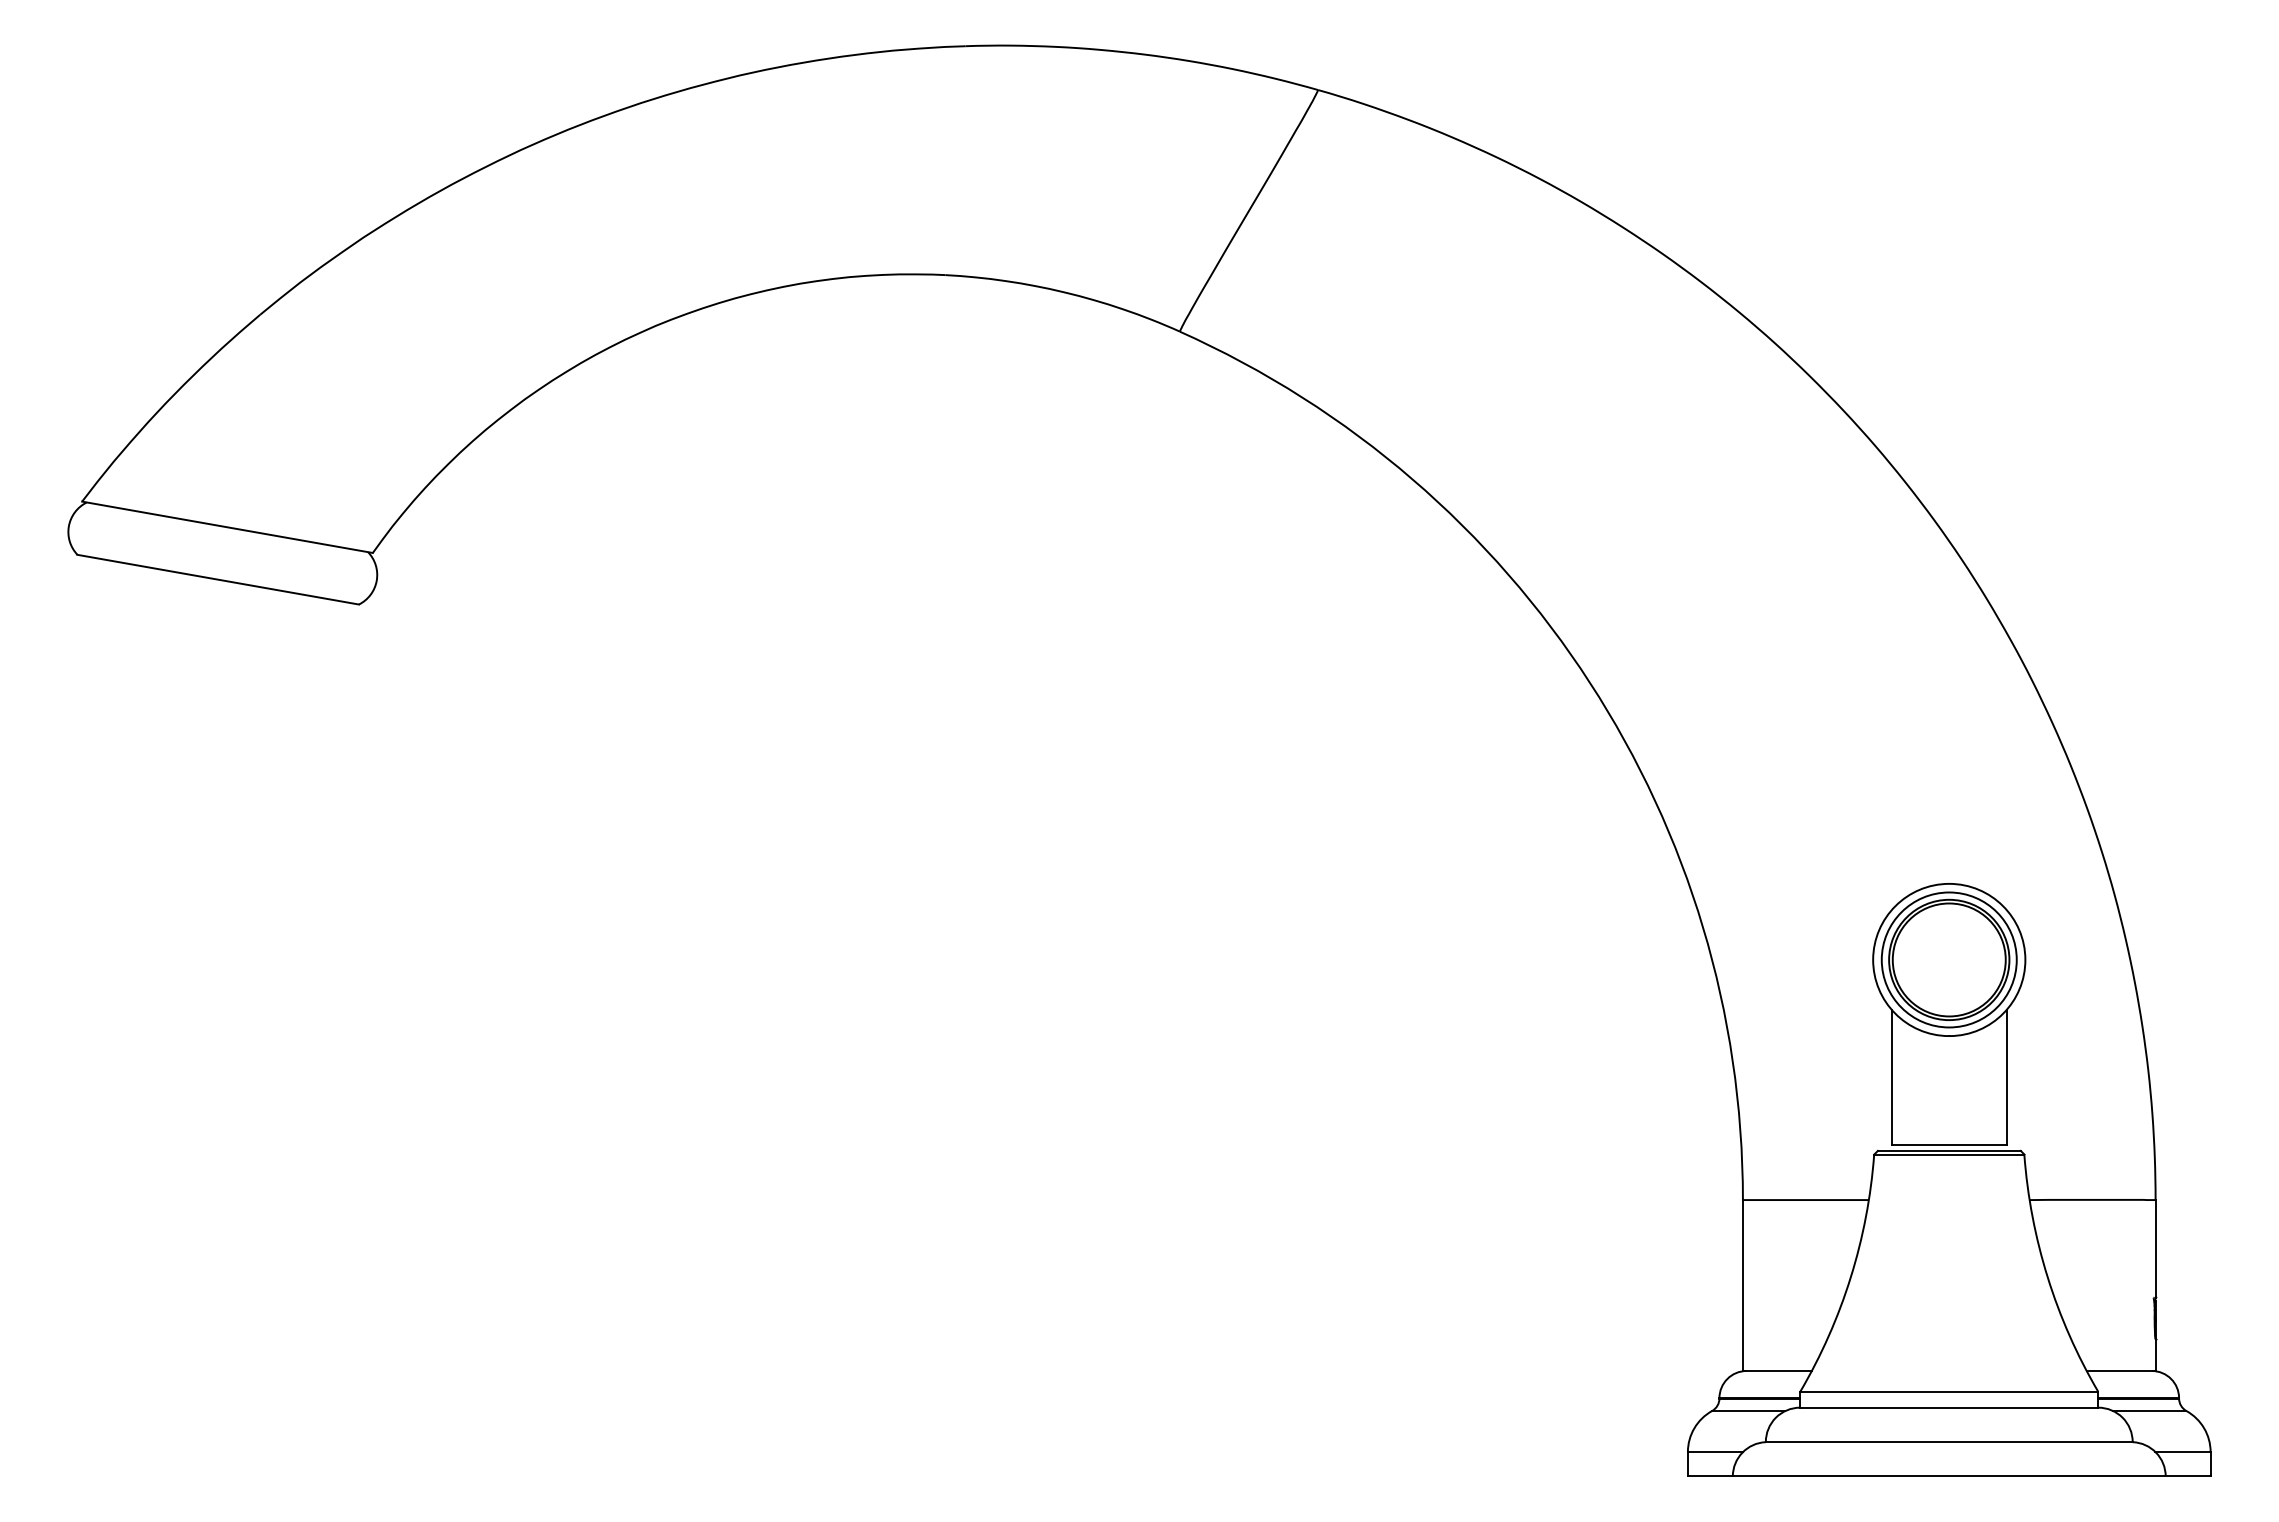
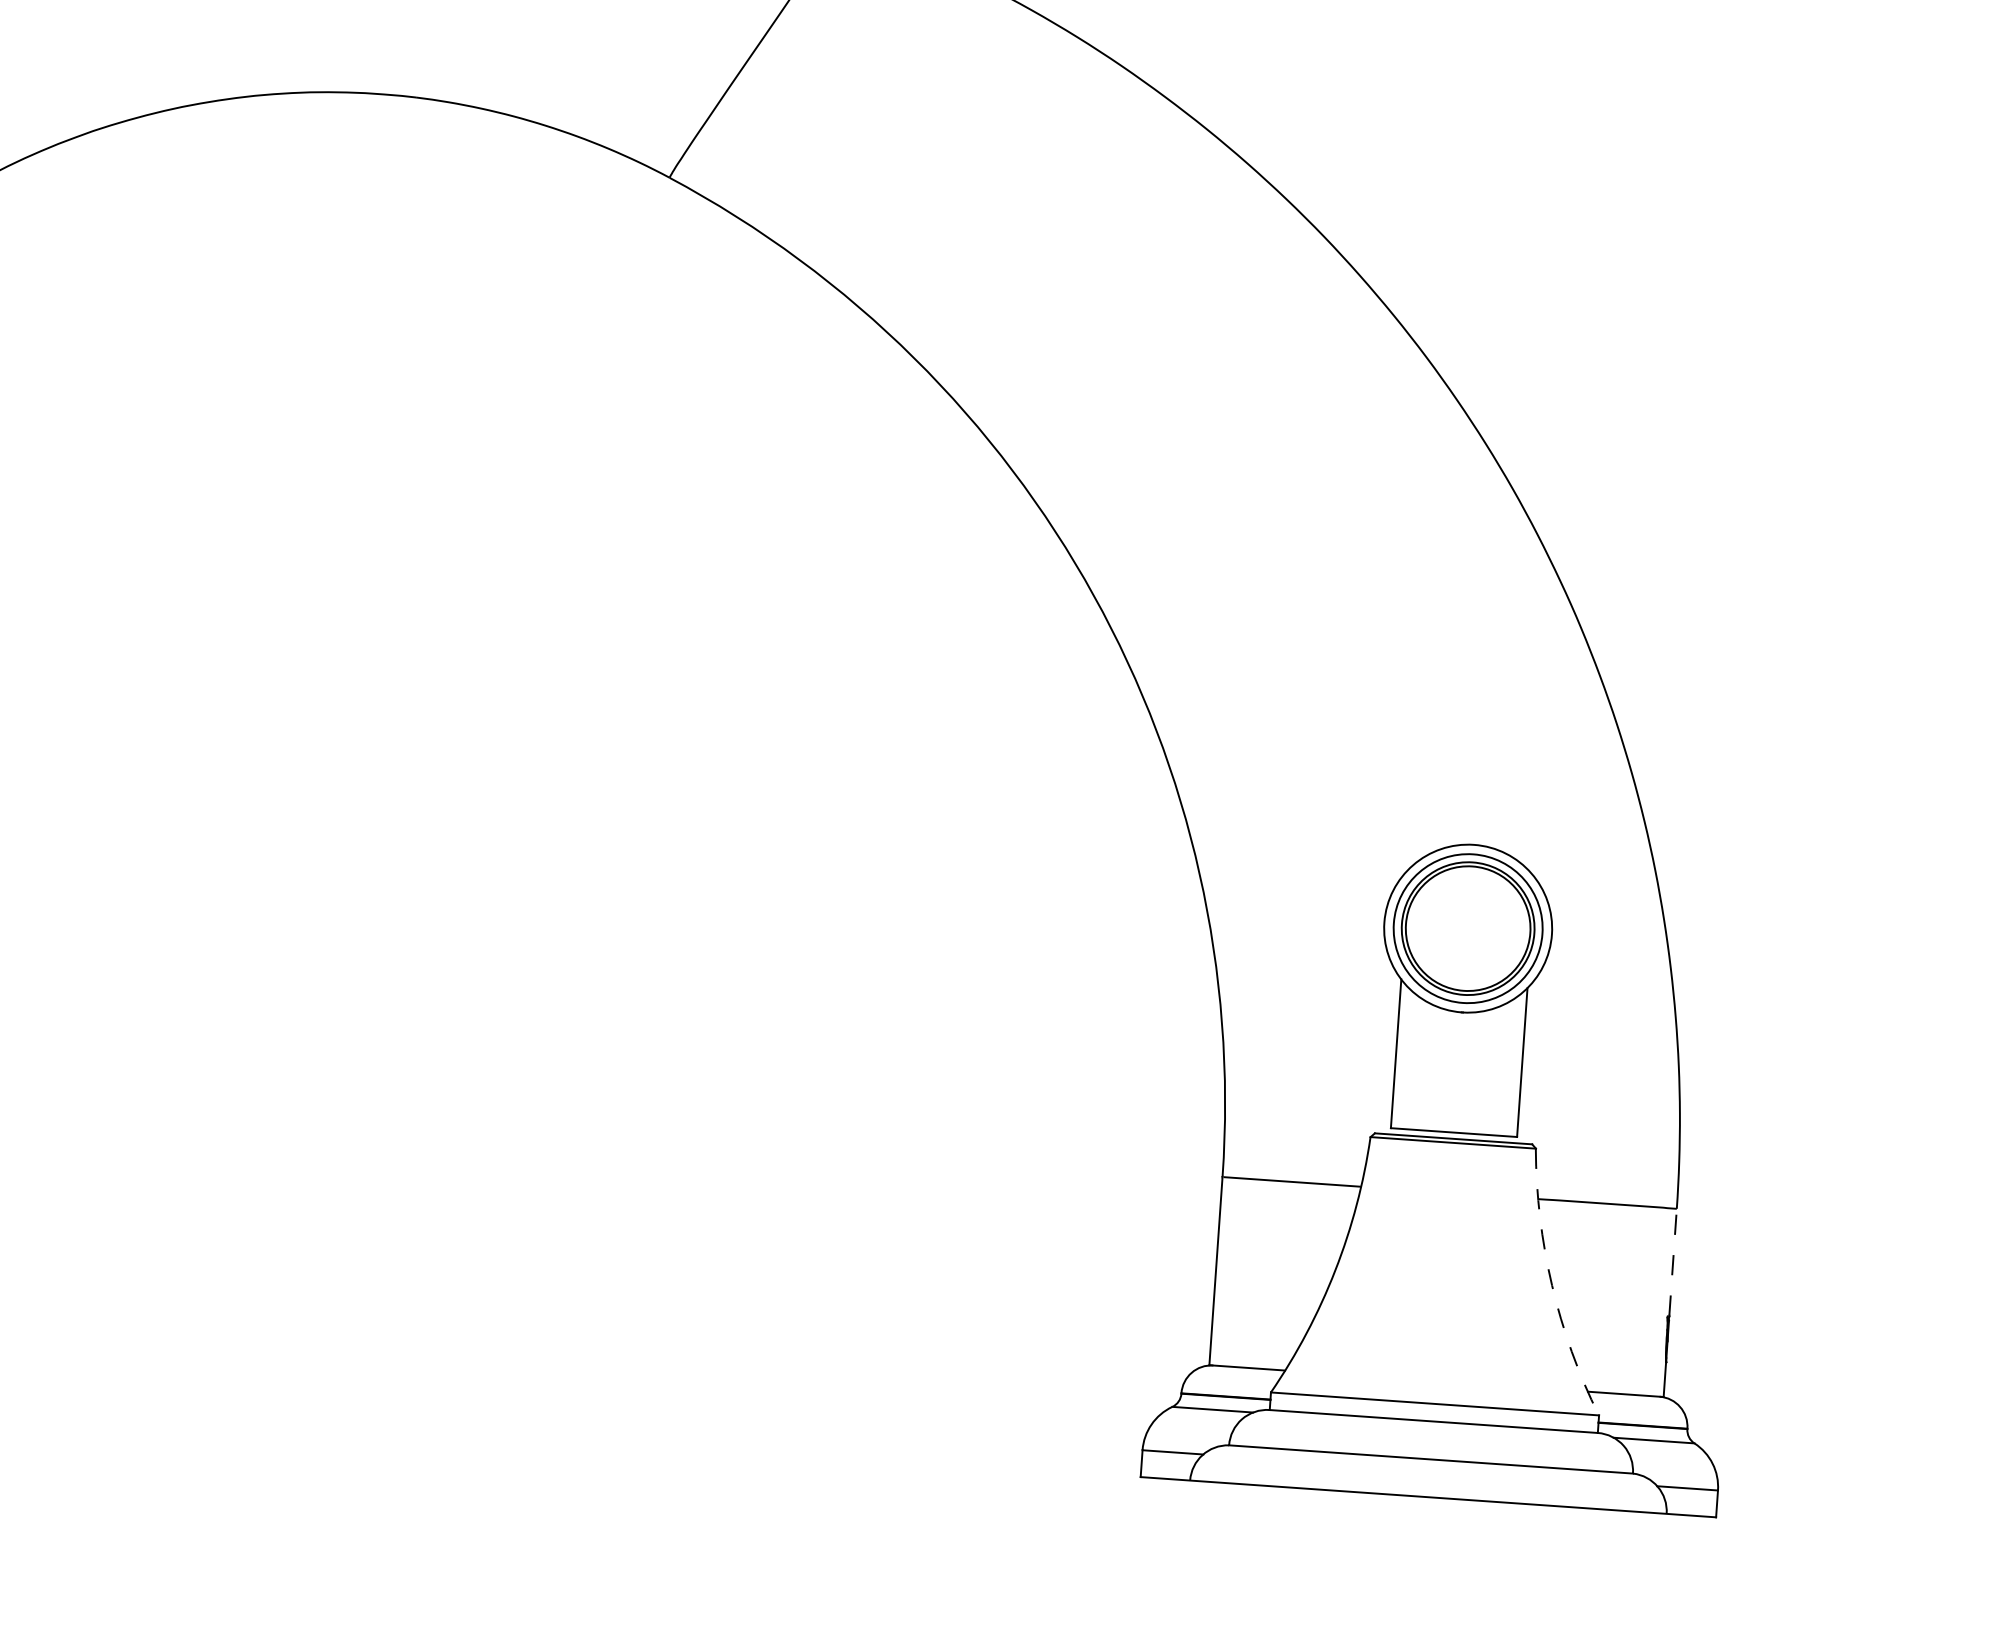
line: (2155, 1248) -> (1672, 1262), solid -> dashed
arc: (2047, 1277) -> (1551, 1285), solid -> dashed

